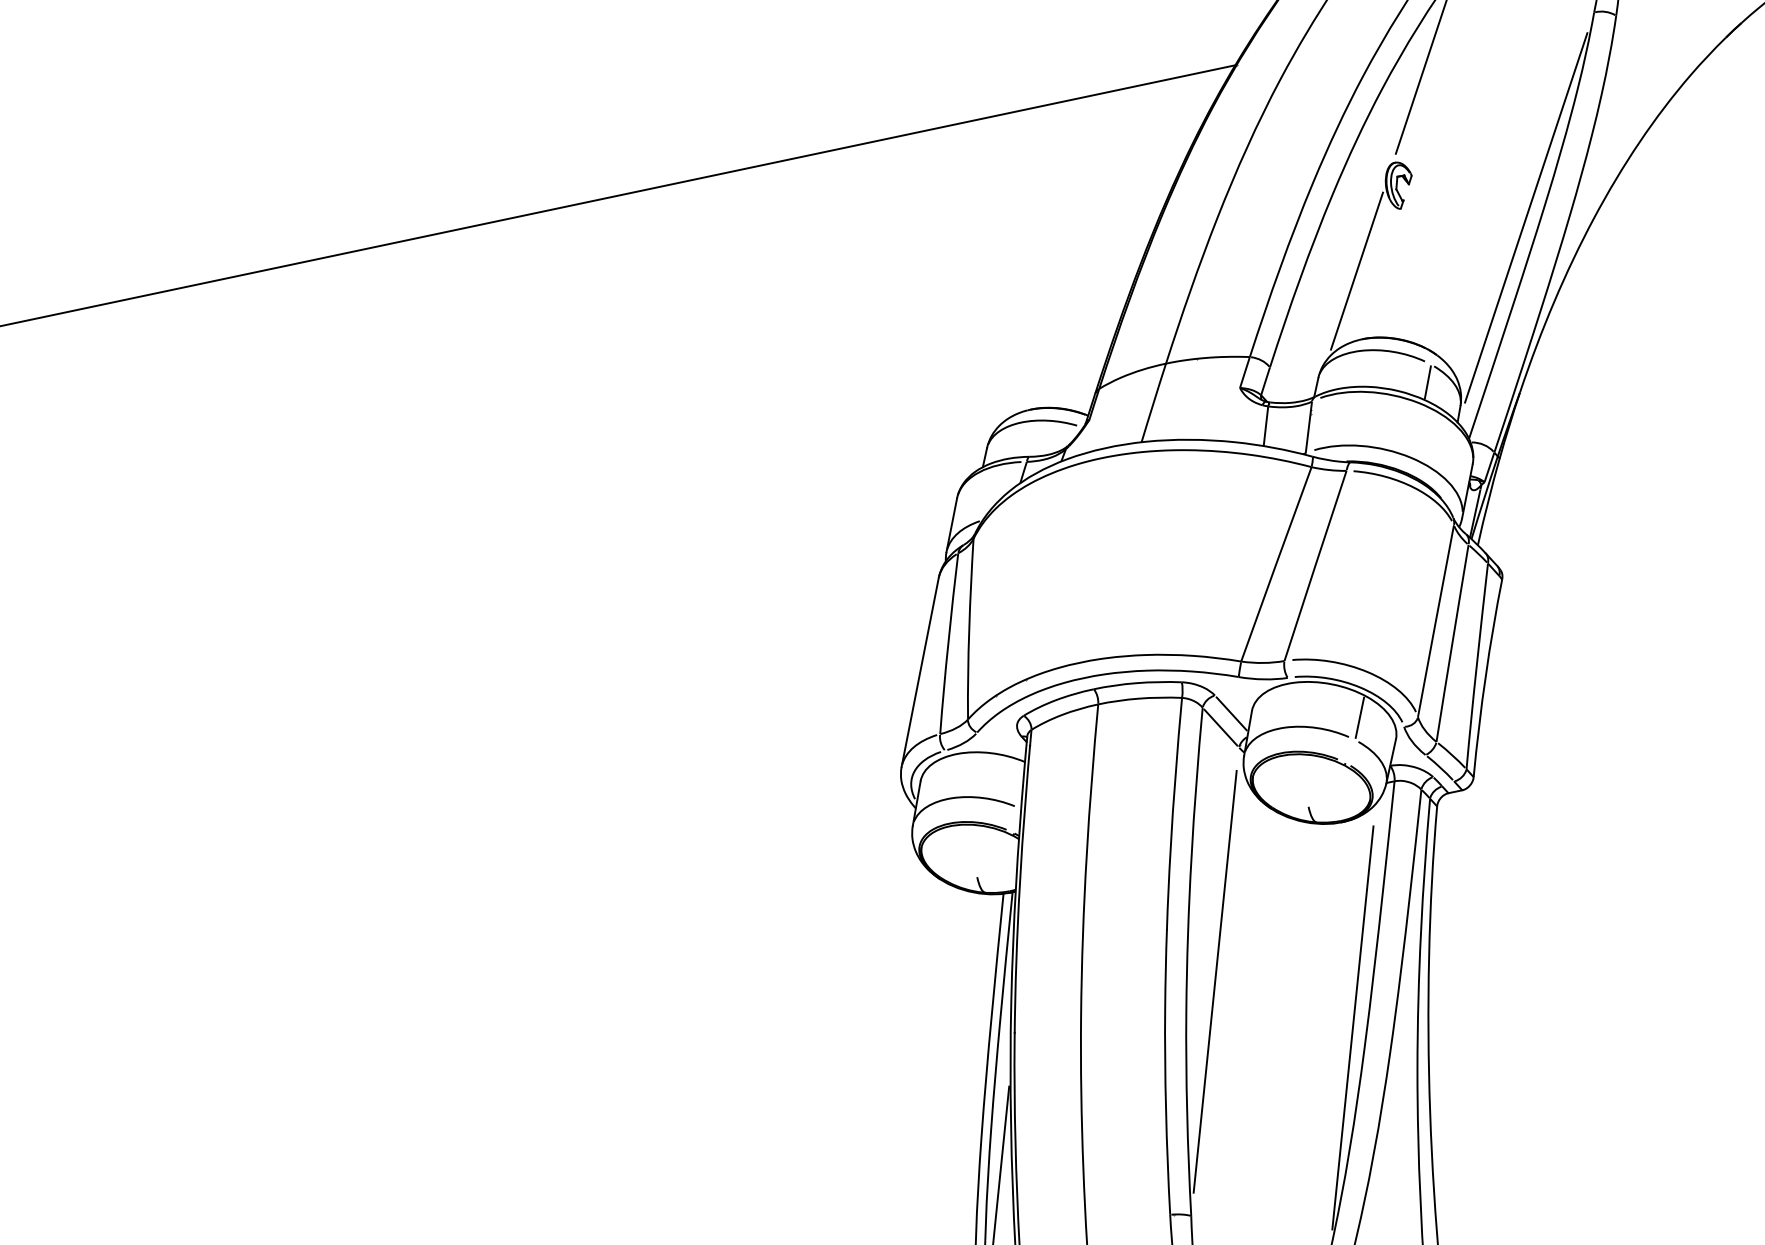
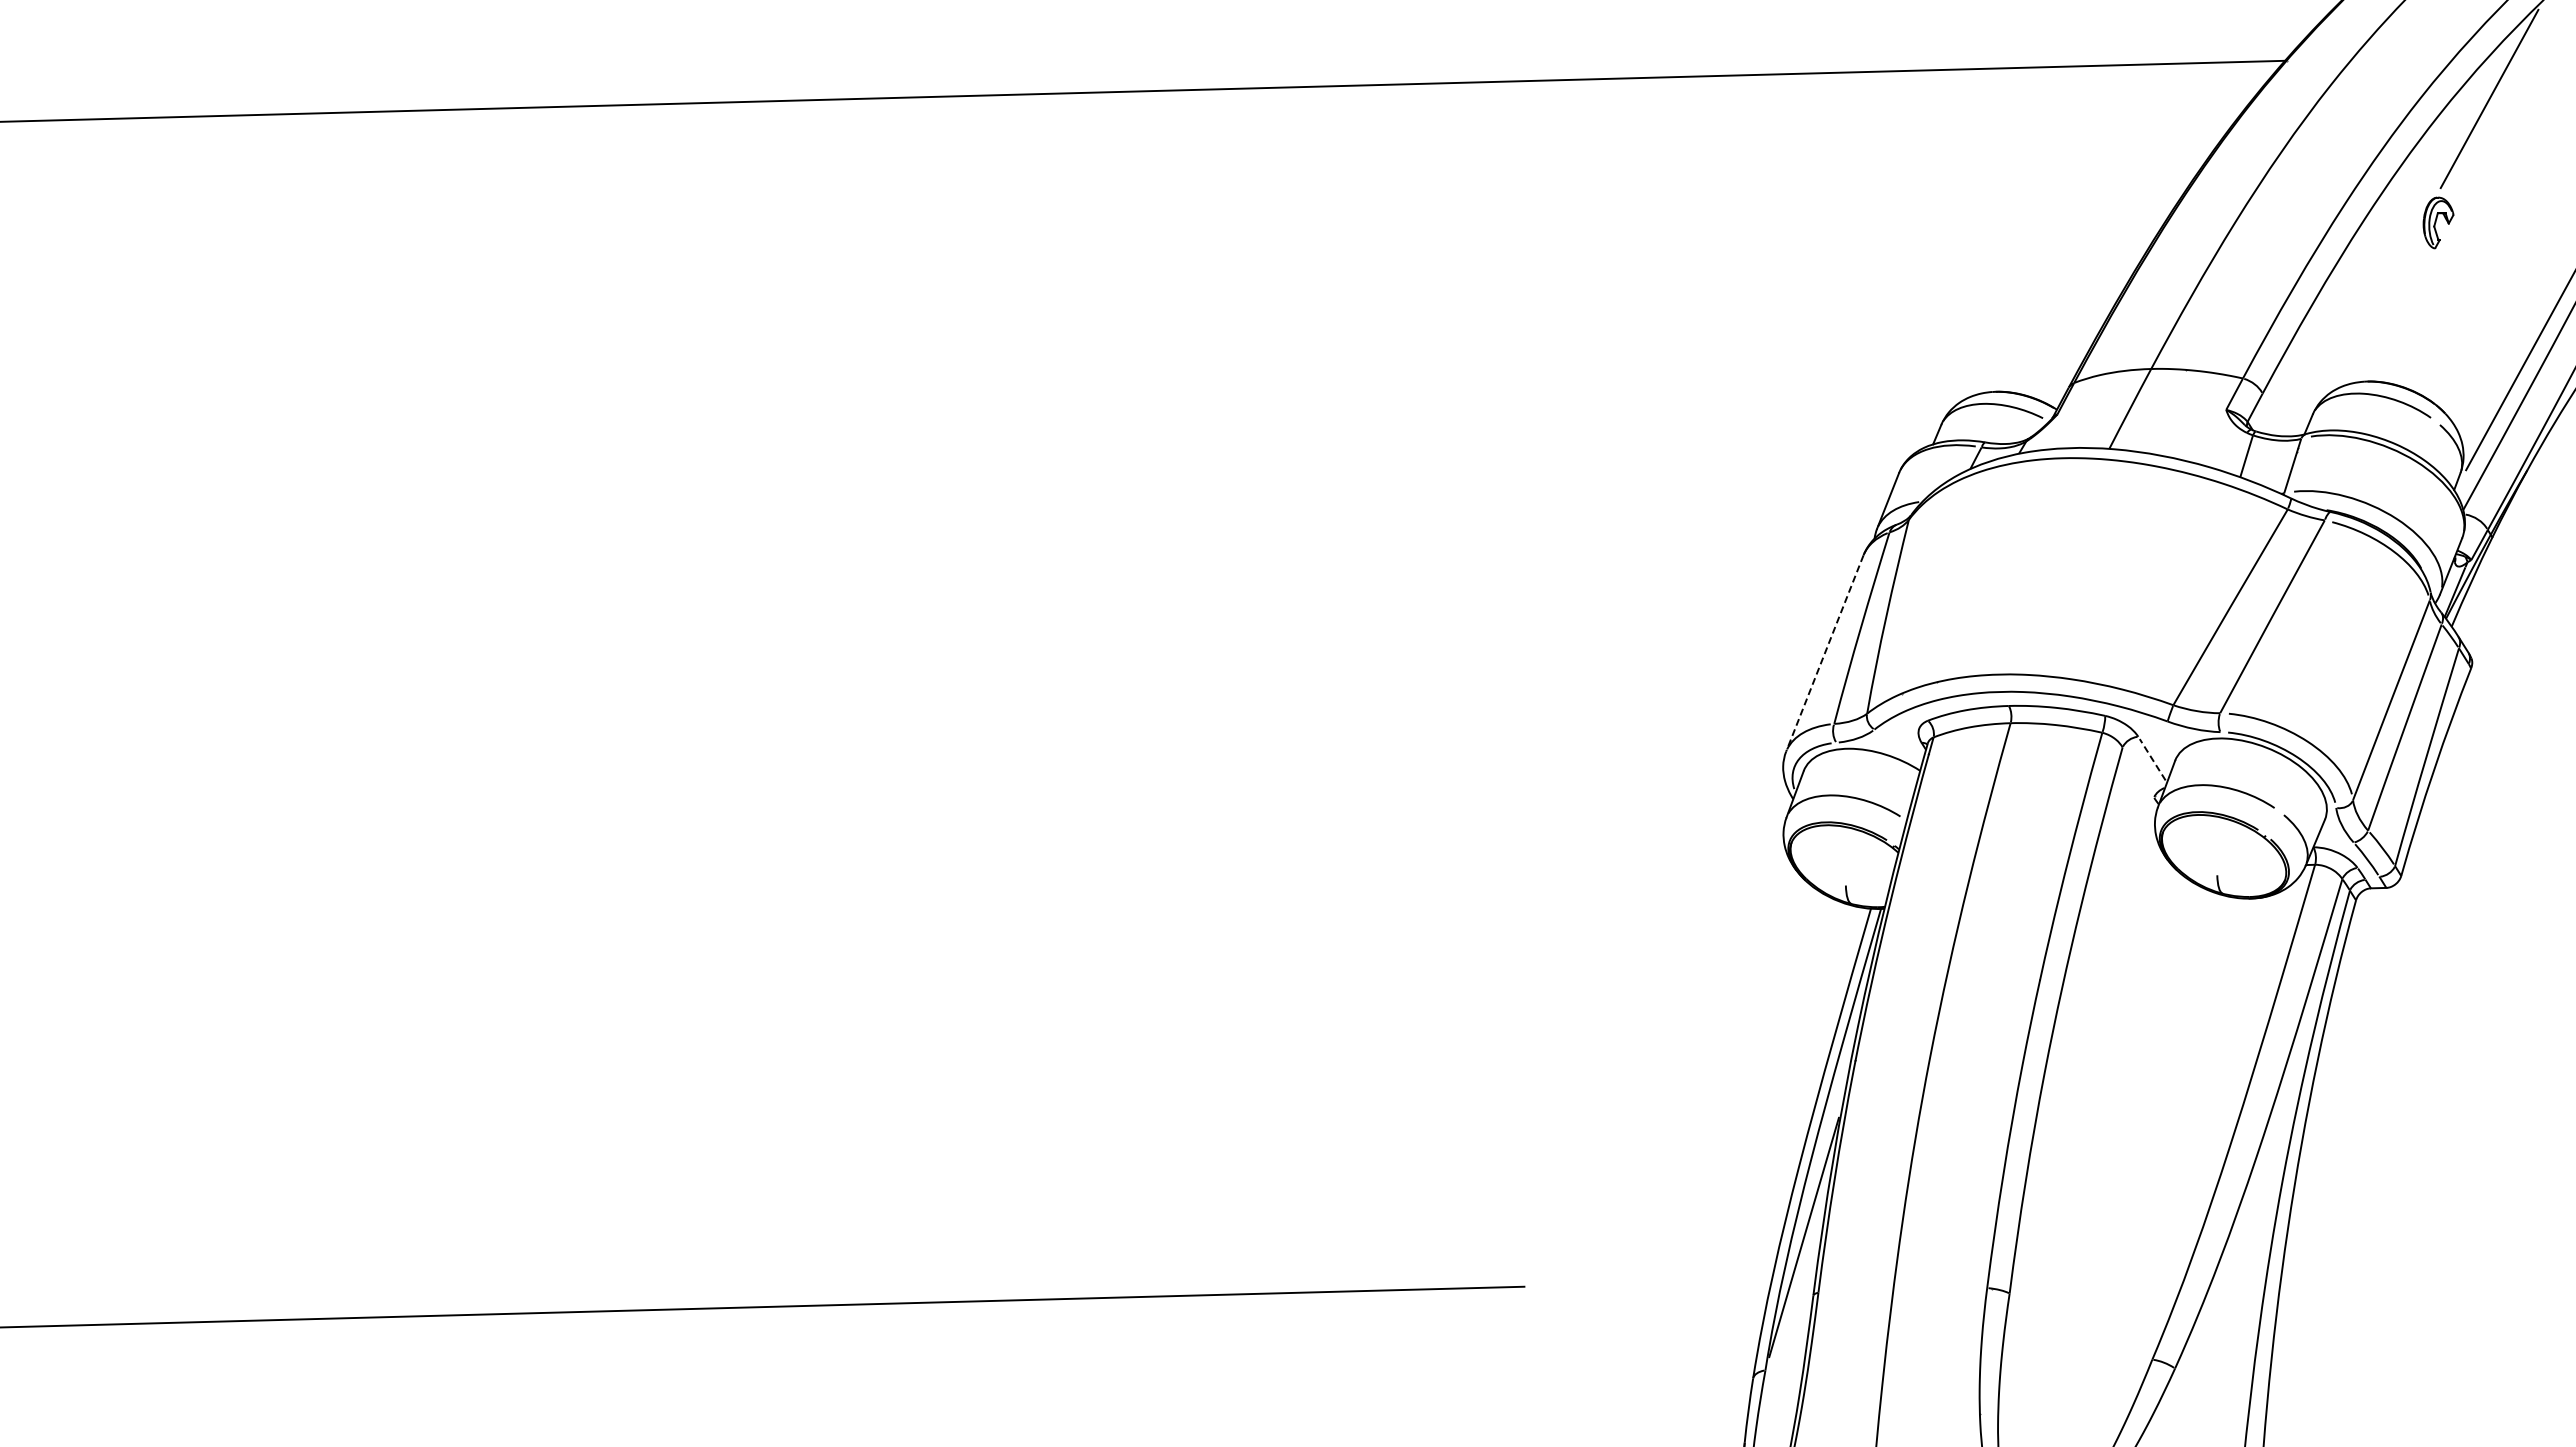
line: (1356, 270) -> (2375, 306), removed
line: (1427, 381) -> (2429, 440), removed
line: (919, 672) -> (1824, 653), solid -> dashed
line: (1231, 713) -> (2152, 759), solid -> dashed
line: (1359, 717) -> (2289, 789), removed
line: (1221, 727) -> (2138, 772), removed
line: (1214, 981) -> (2081, 1045), removed
line: (1353, 1027) -> (2221, 1122), removed

